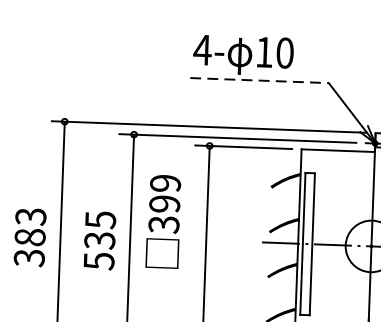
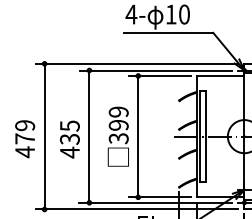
line: (259, 80) -> (168, 32), dashed -> solid
text: (162, 221) -> (117, 136), moved
text: (30, 238) -> (25, 139), 383 -> 479
text: (98, 261) -> (69, 152), 535 -> 435

